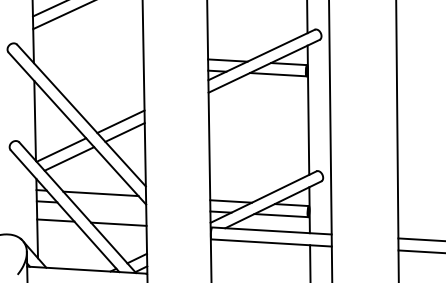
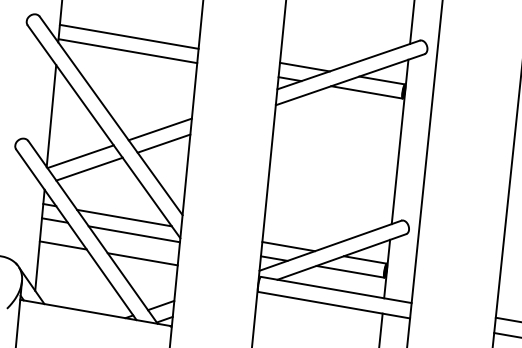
line: (88, 52) -> (129, 36), added
line: (88, 63) -> (127, 50), added
line: (109, 205) -> (133, 234), added

